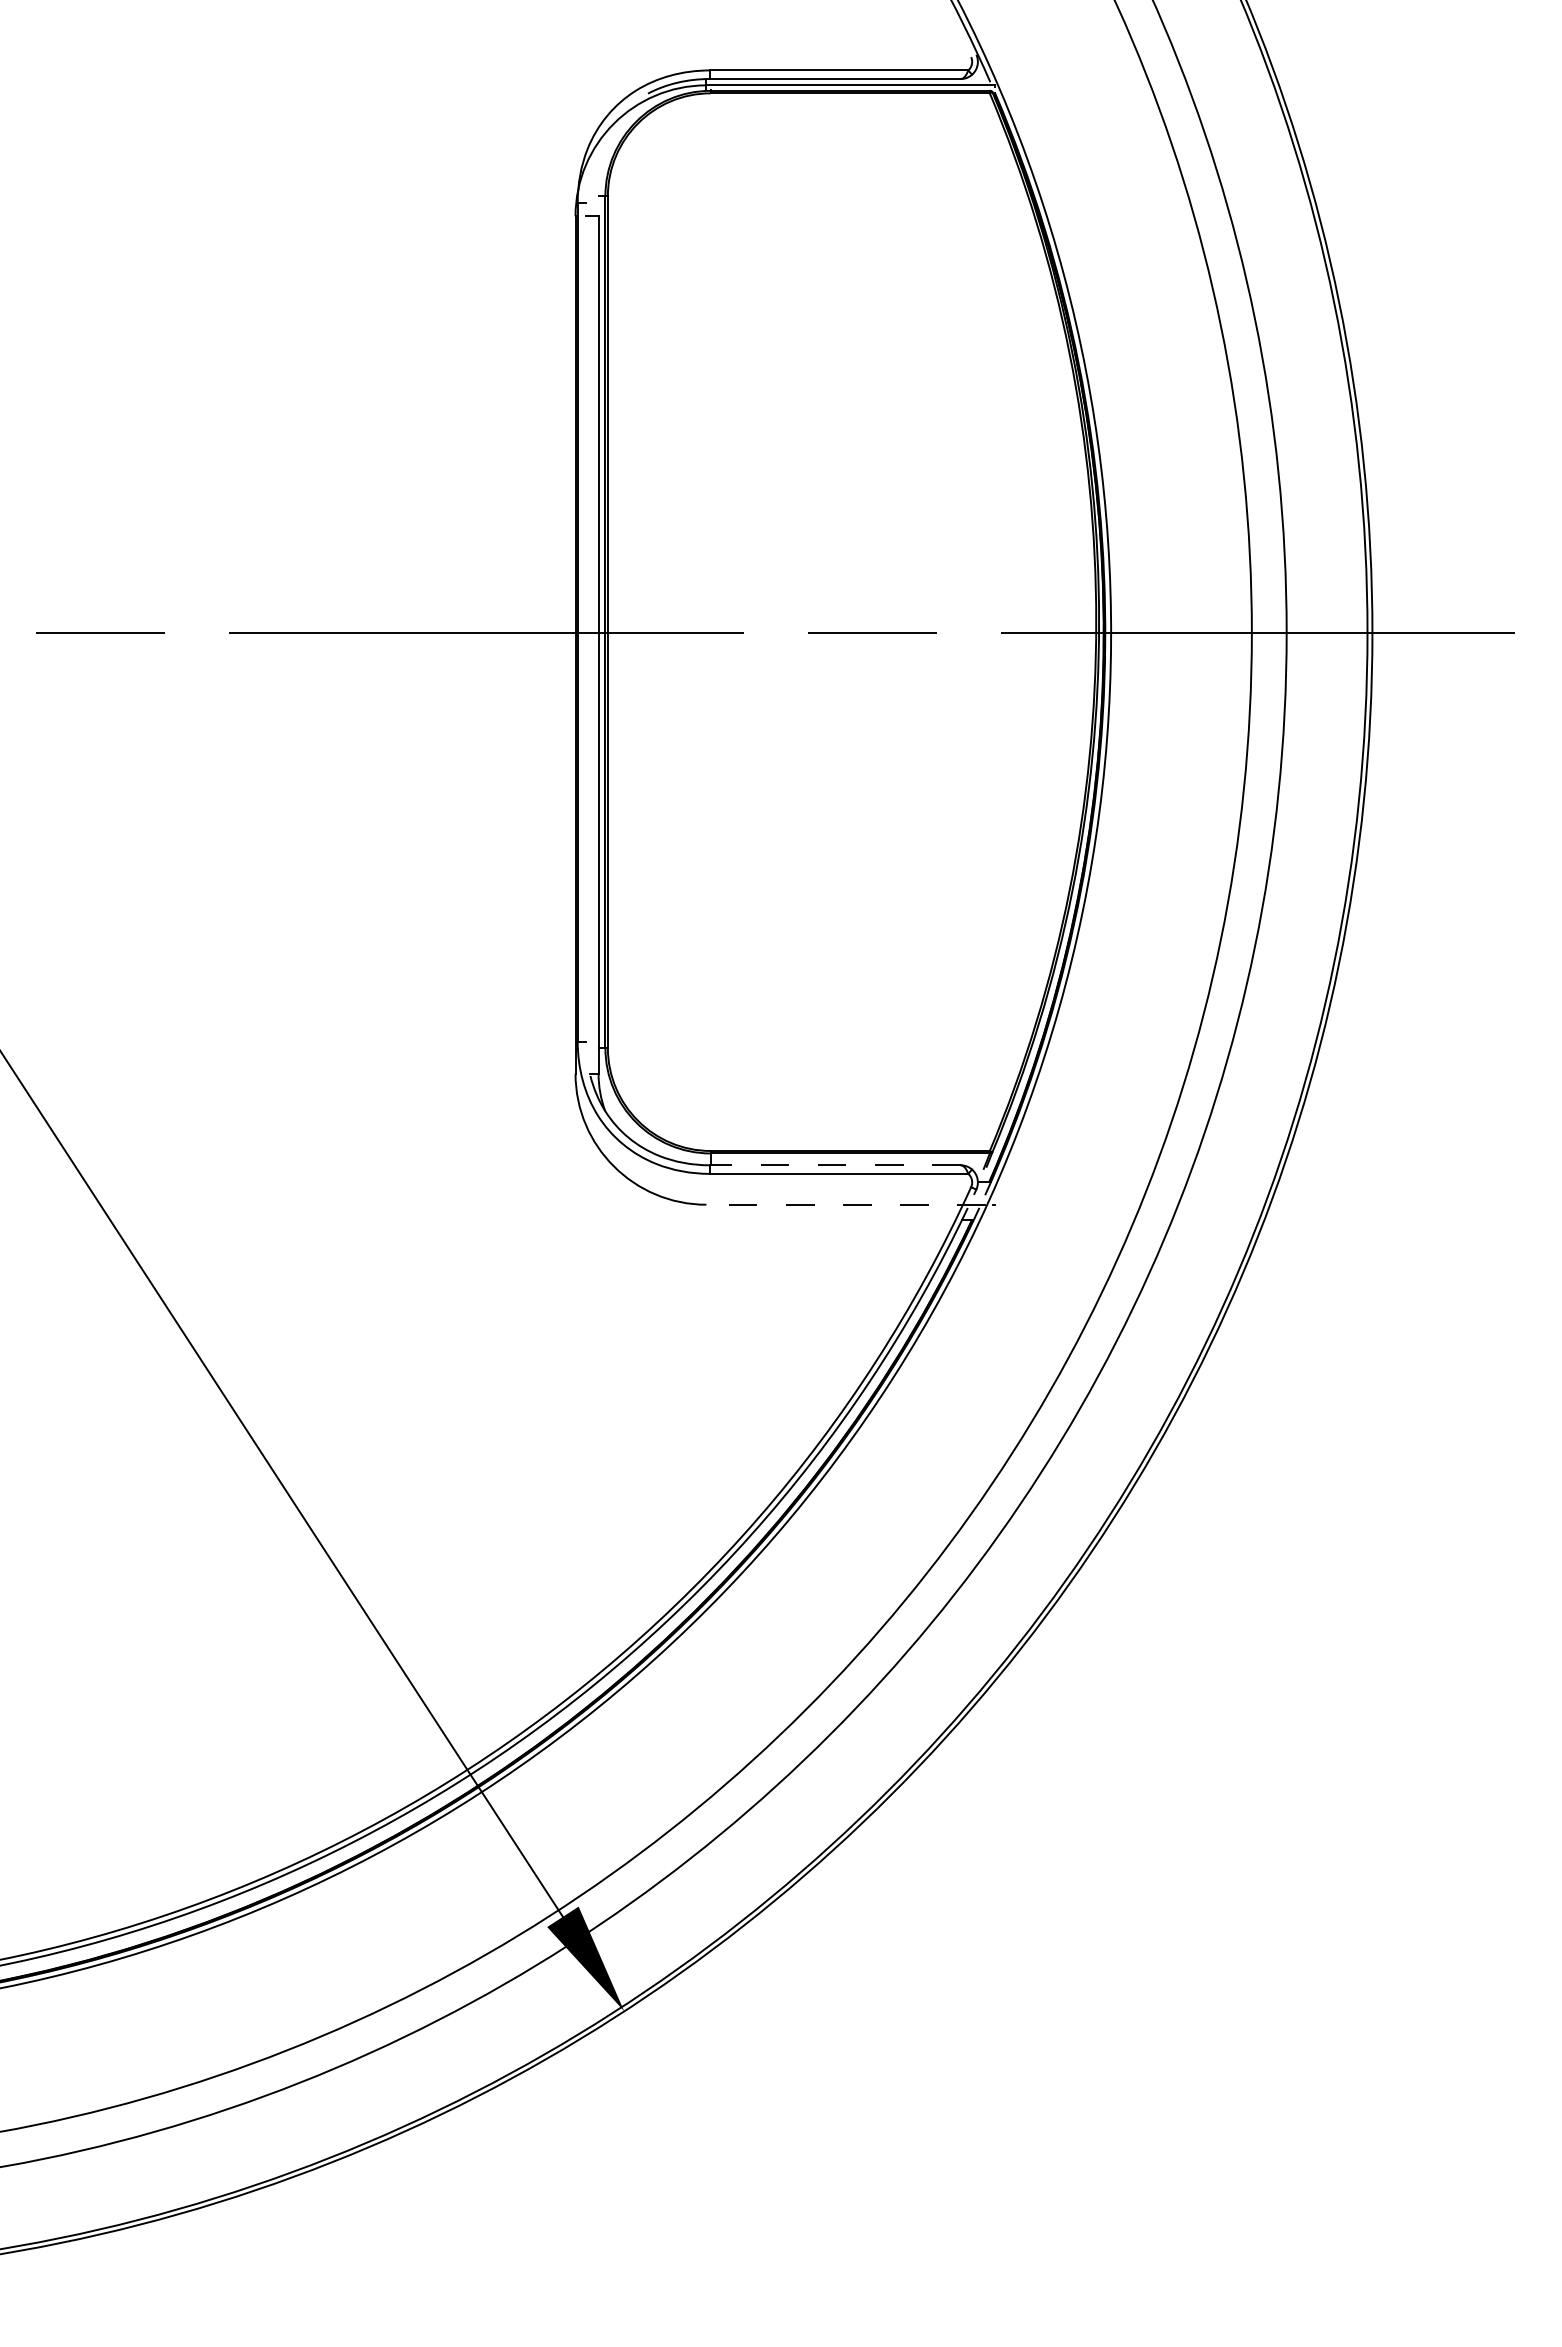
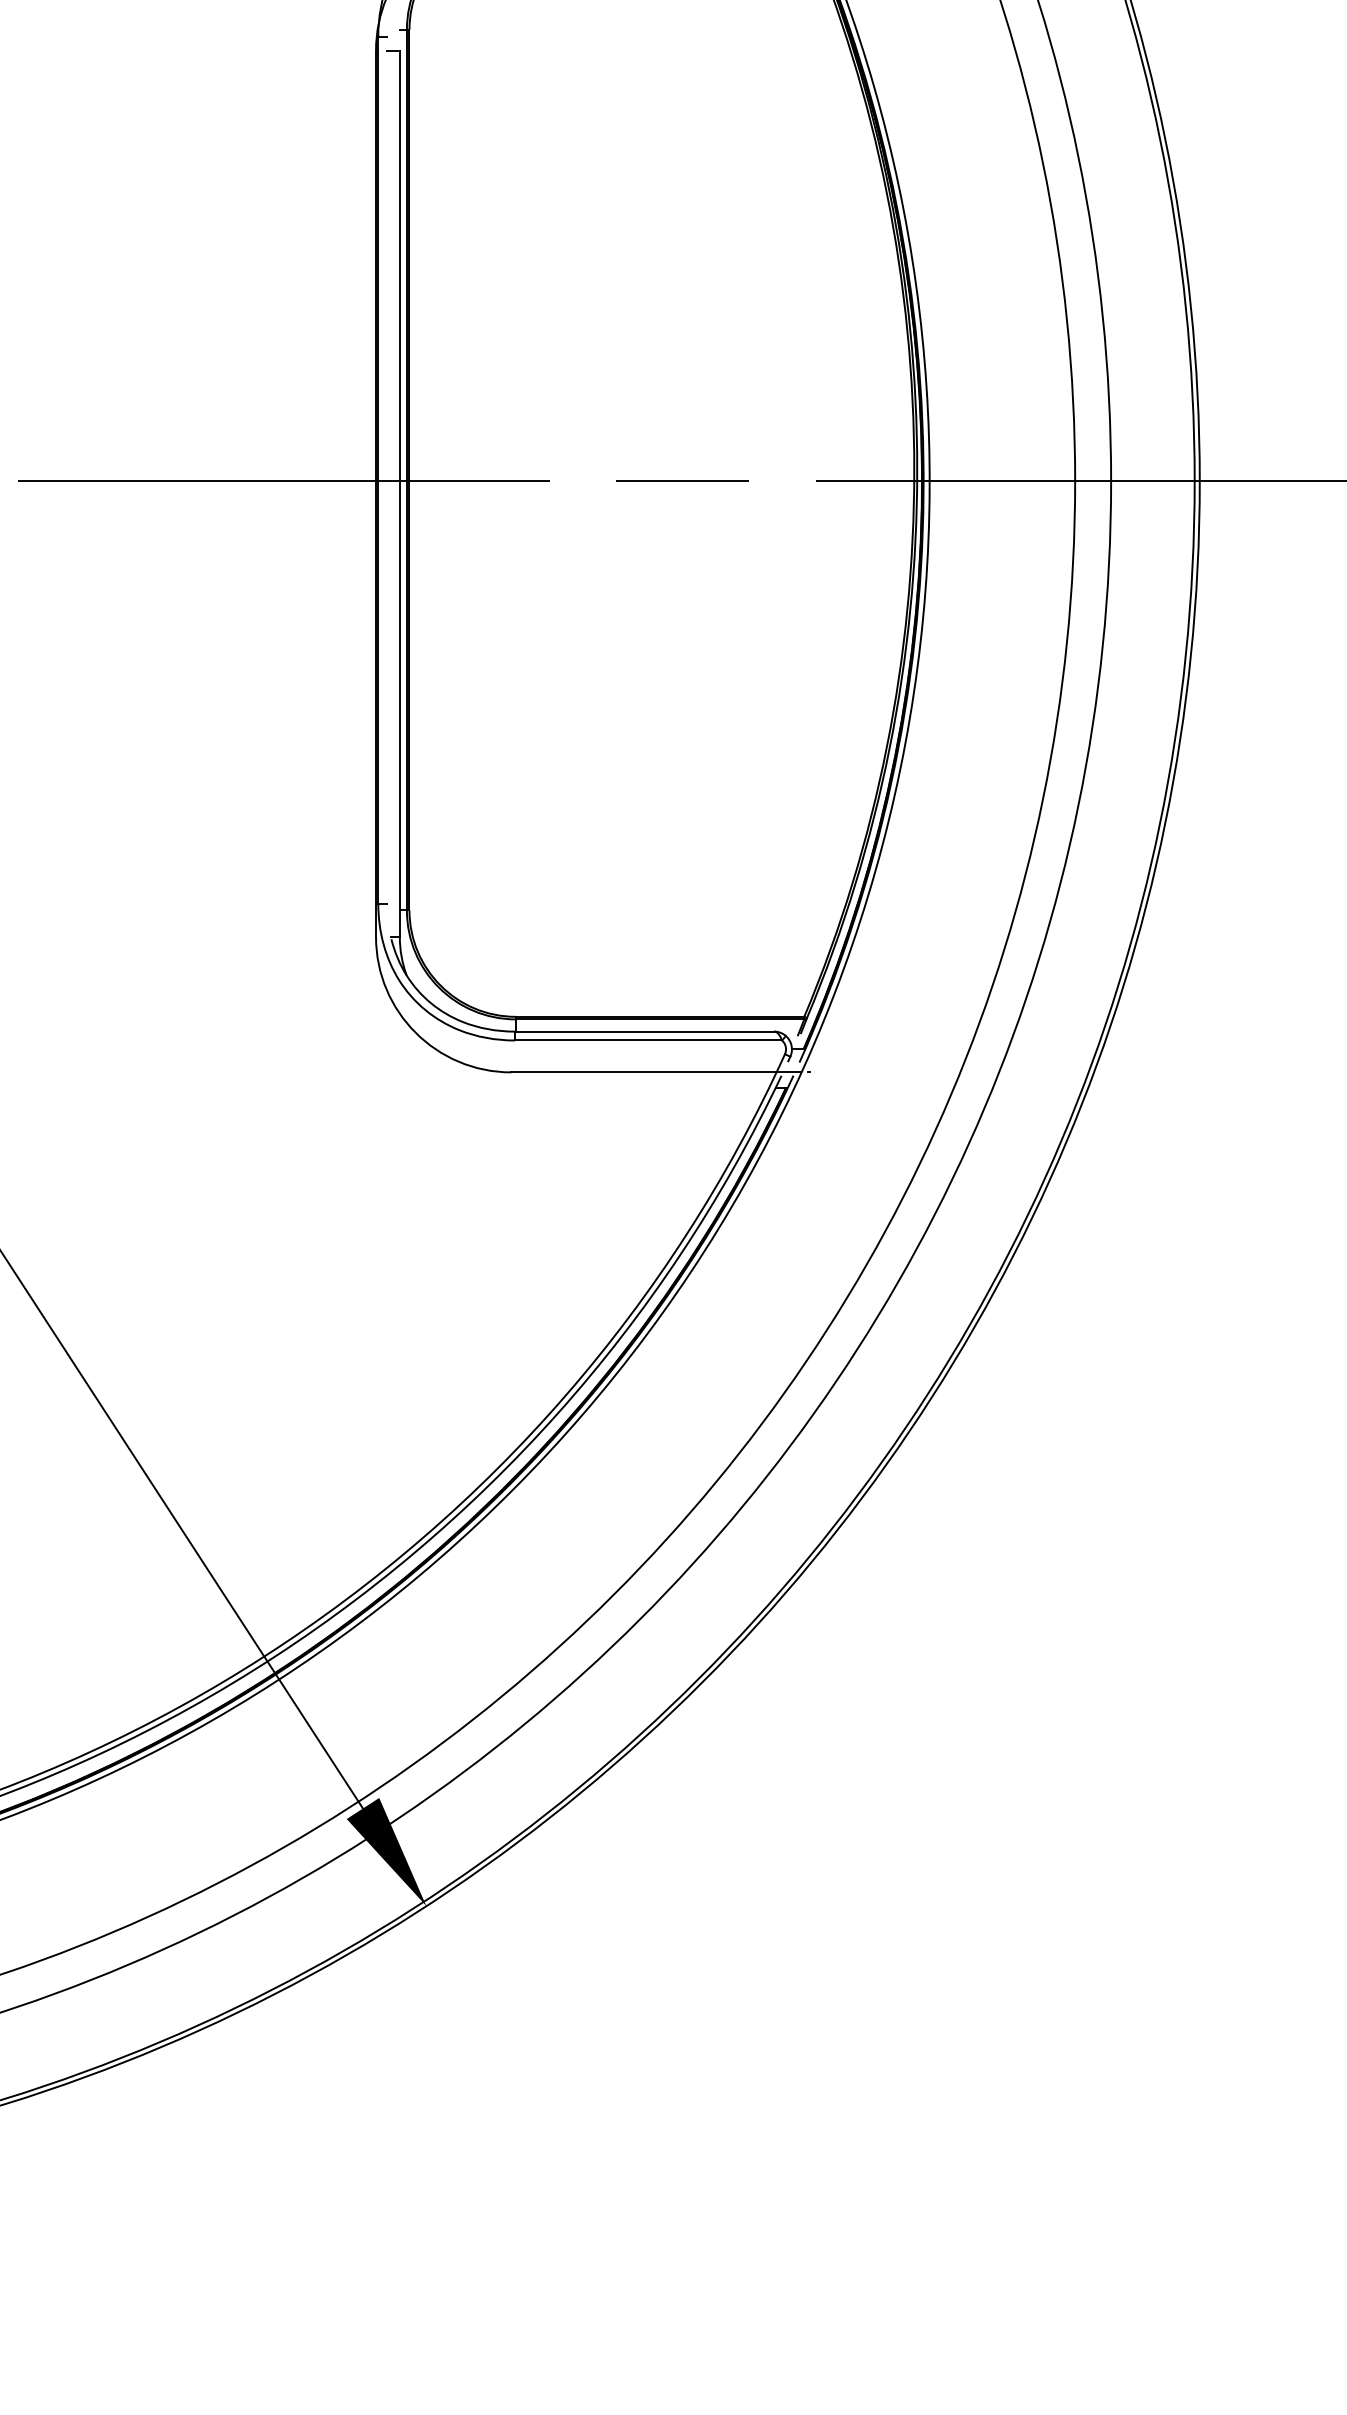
line: (834, 1165) -> (643, 1031), dashed -> solid
line: (846, 1204) -> (656, 1072), dashed -> solid

